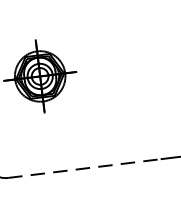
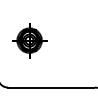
line: (84, 168) -> (45, 87), dashed -> solid

